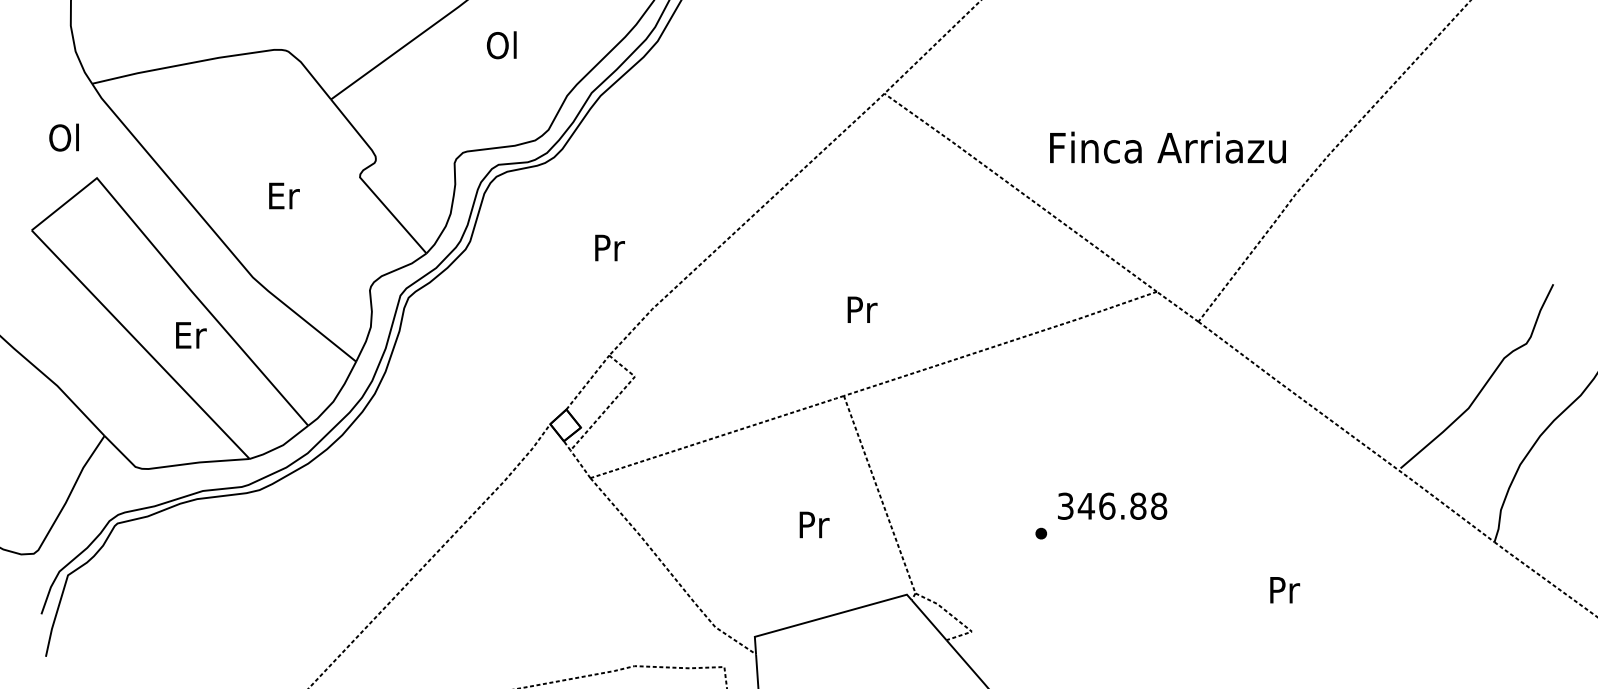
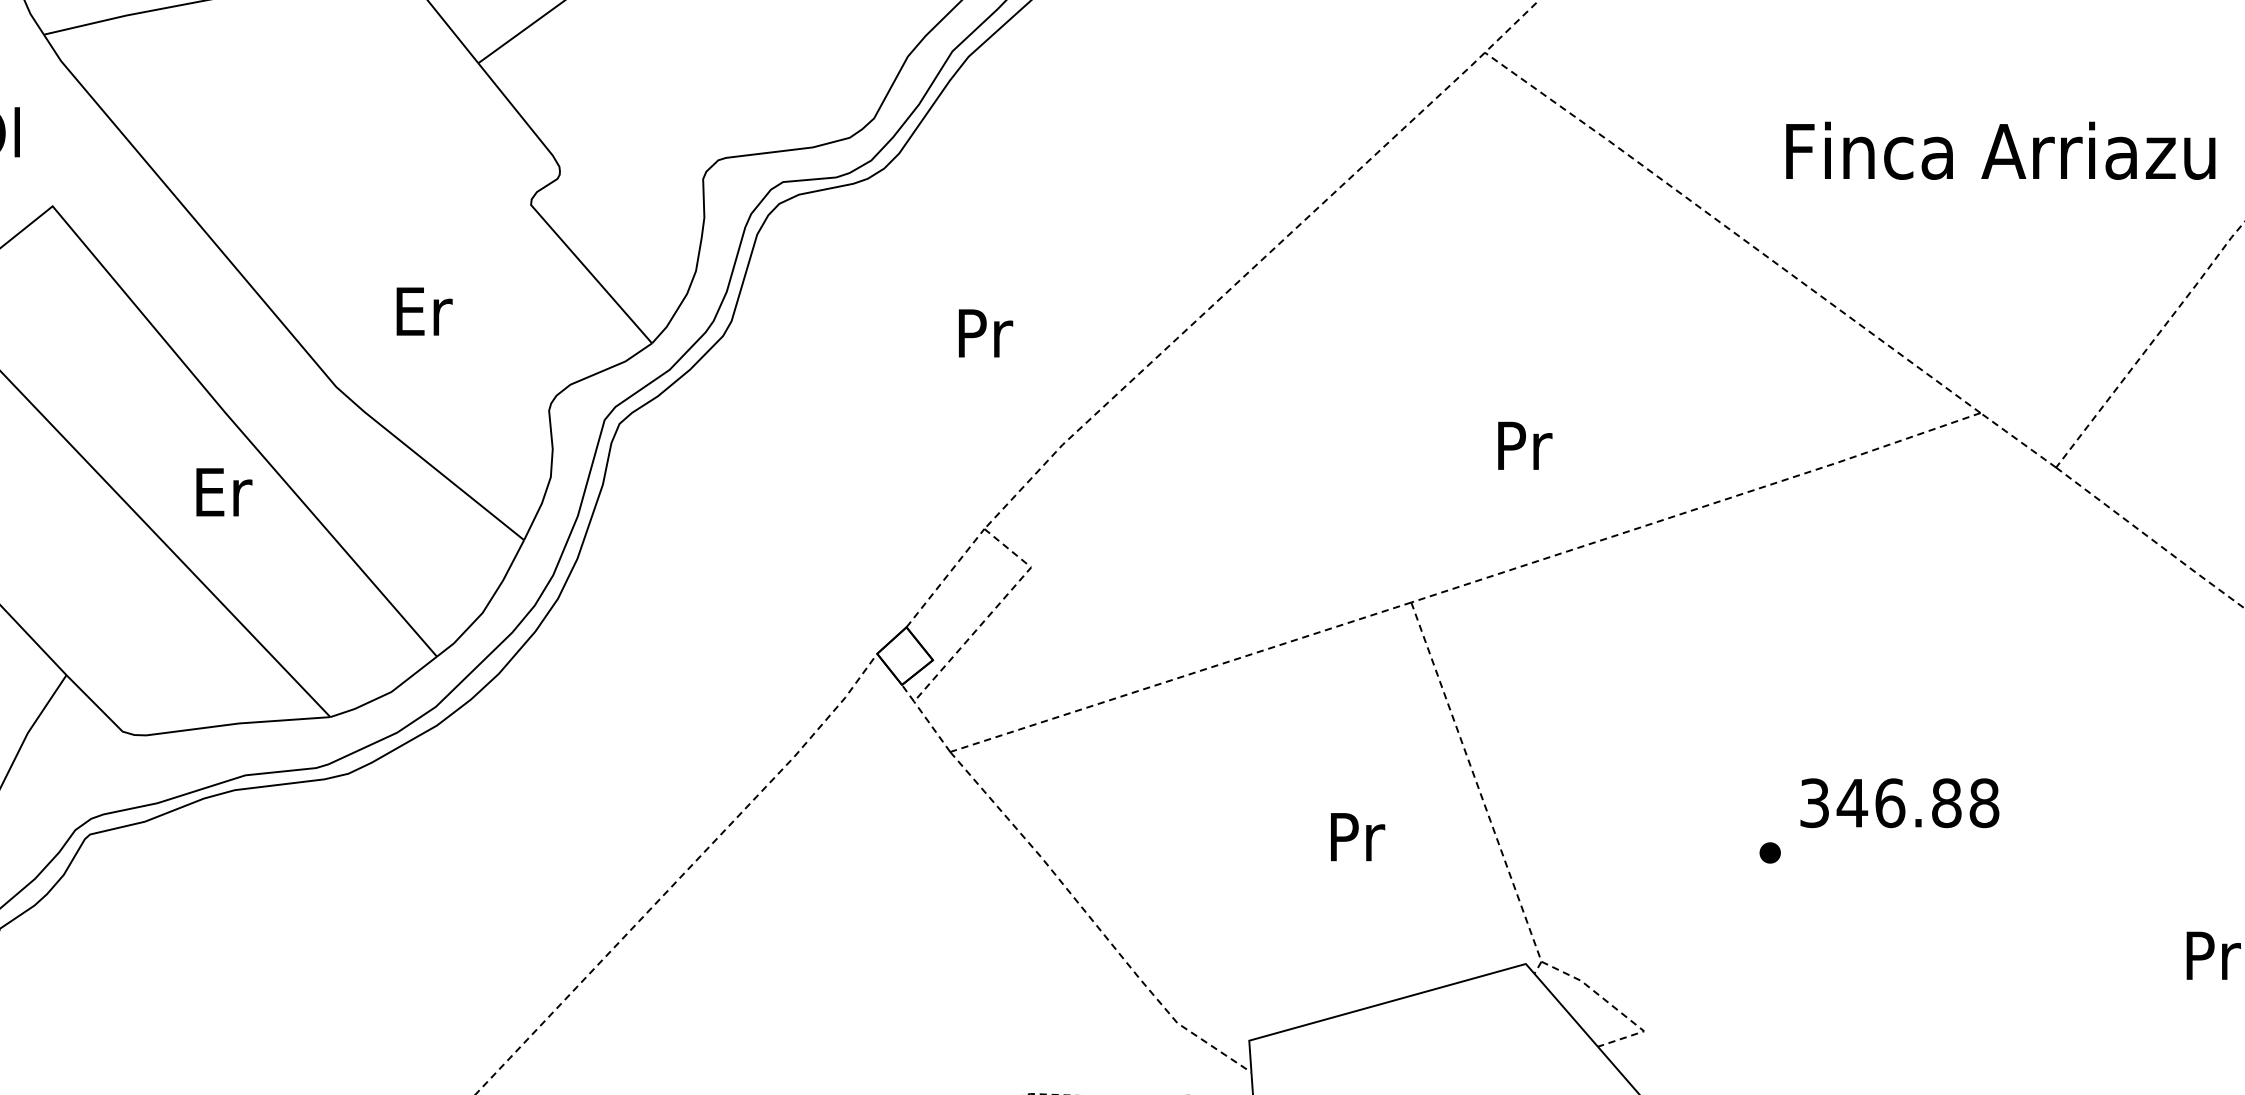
text: (284, 195) -> (424, 310), moved
text: (862, 309) -> (1525, 445), moved

